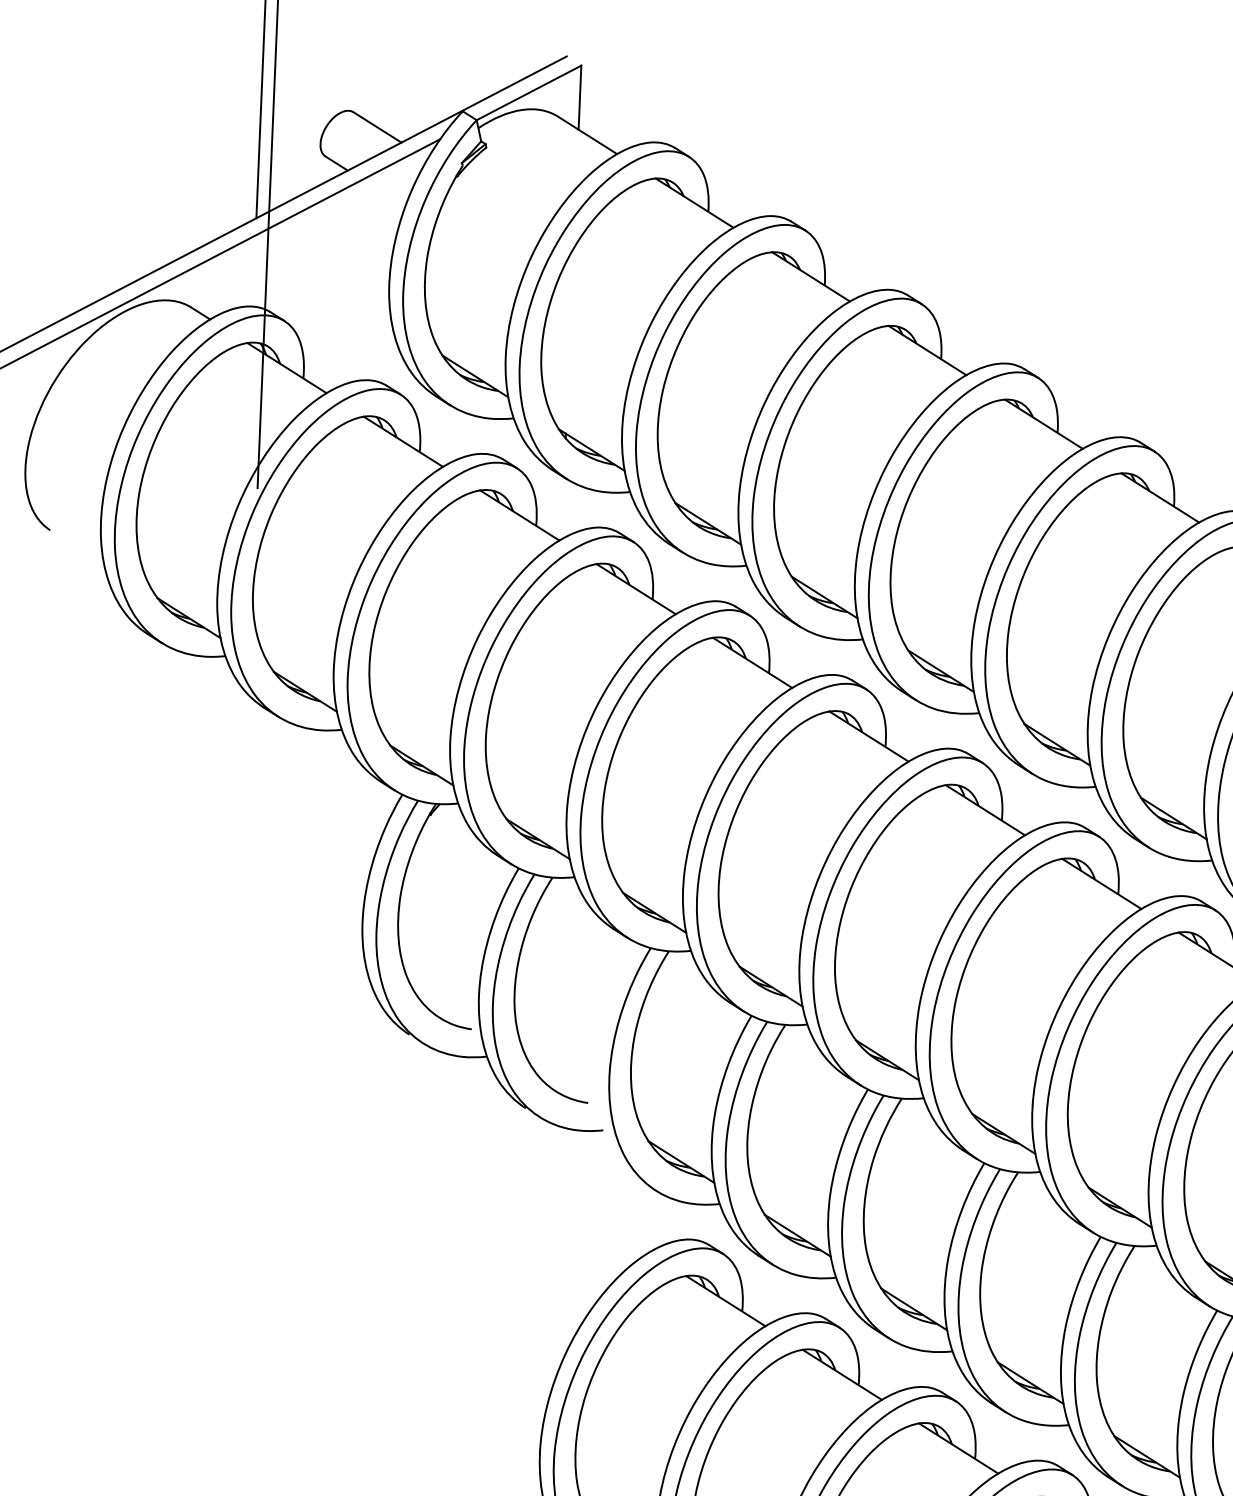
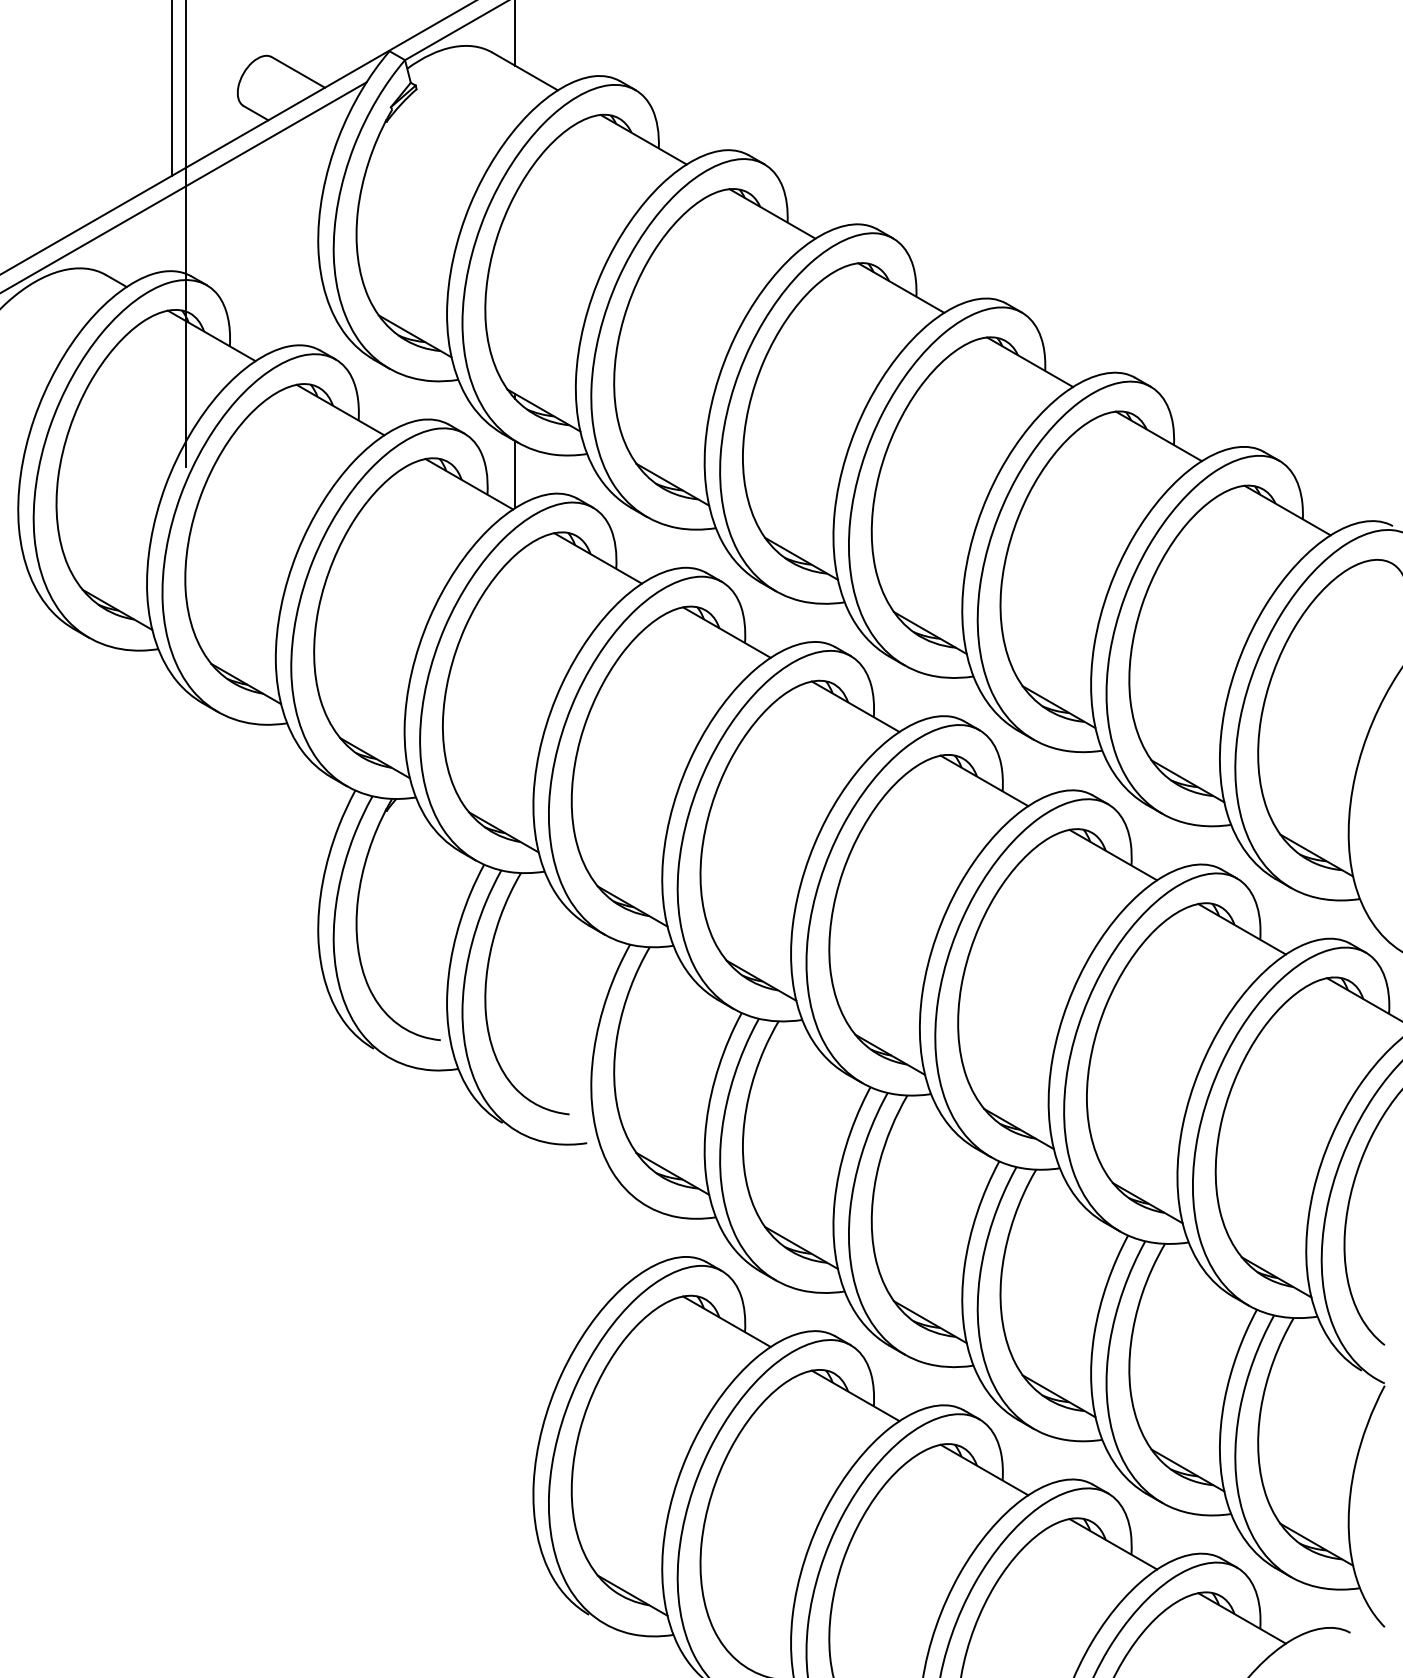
line: (562, 508) -> (515, 474), added

